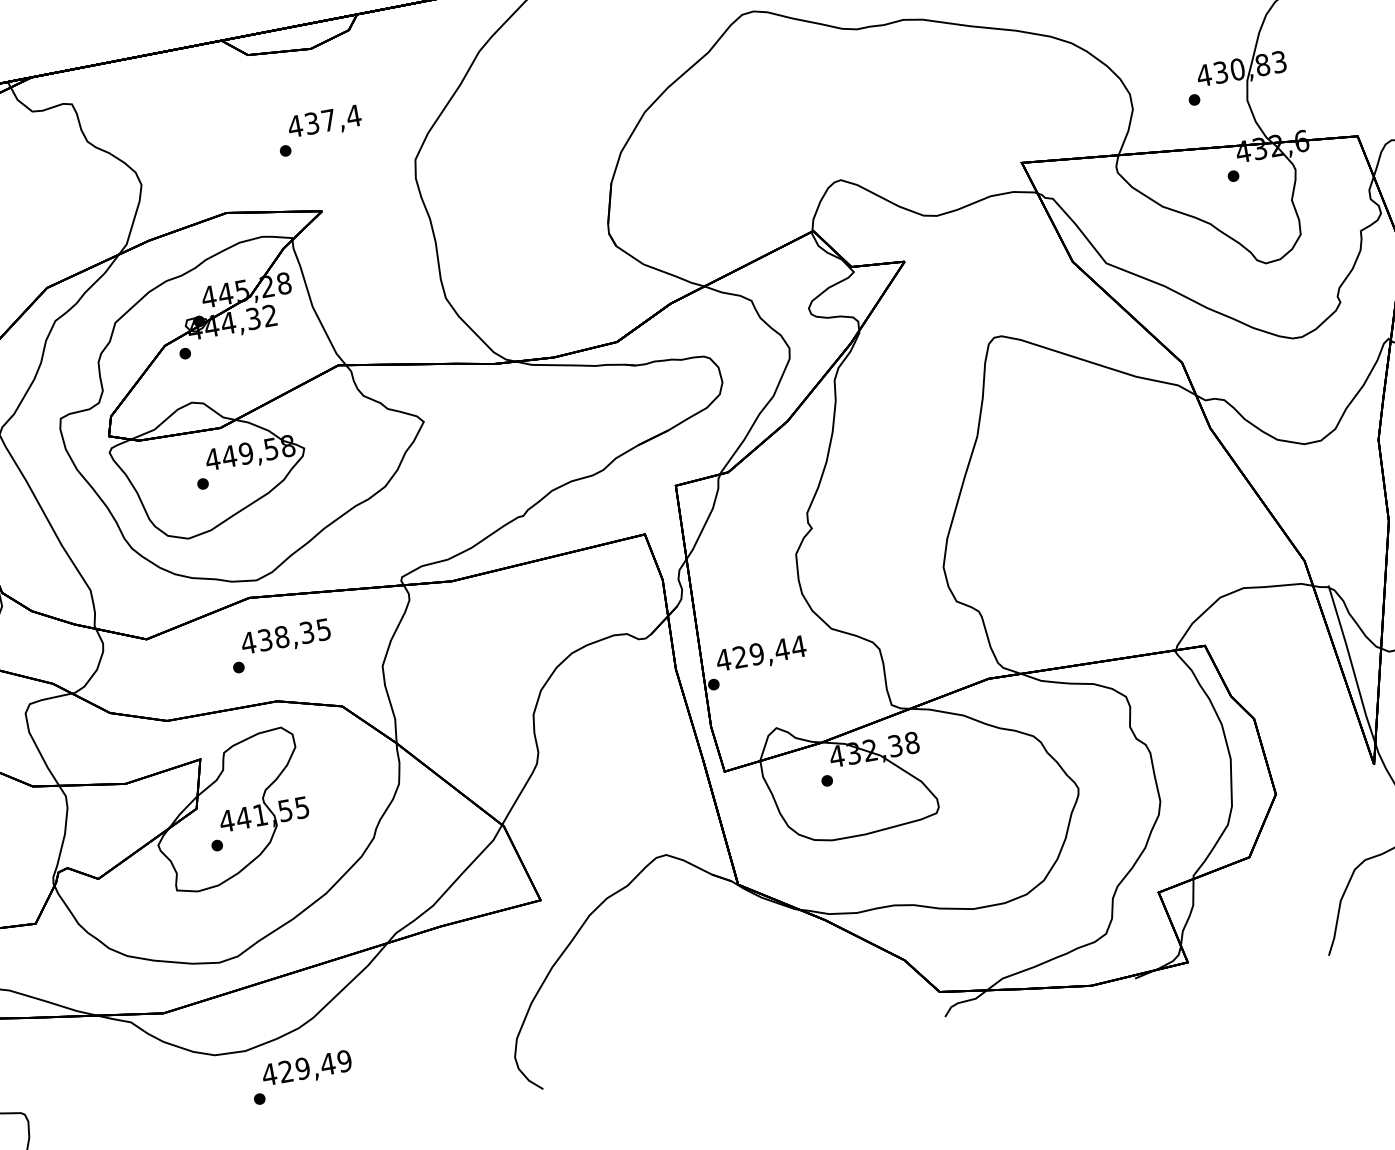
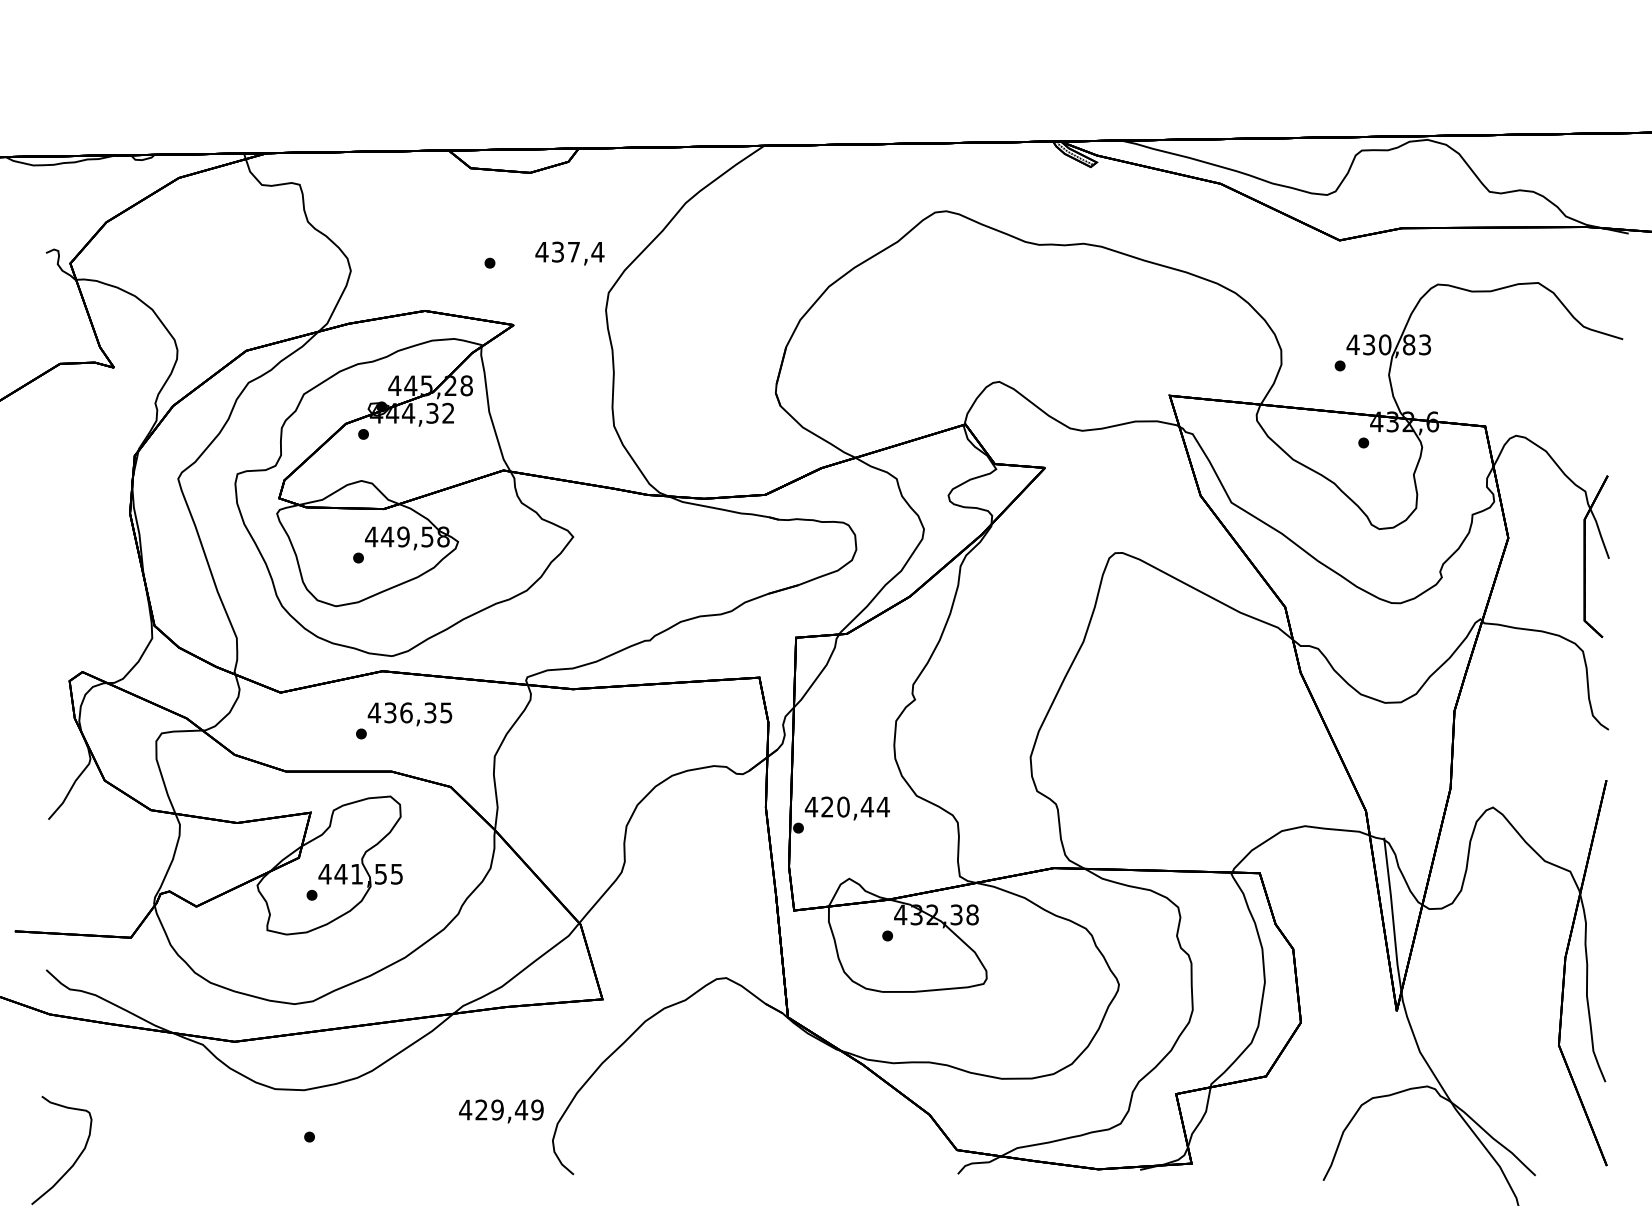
text: (324, 122) -> (569, 253), moved
text: (282, 636) -> (406, 712), 438,35 -> 436,35
text: (756, 653) -> (843, 806), 429,44 -> 420,44
text: (307, 1069) -> (501, 1111), moved

